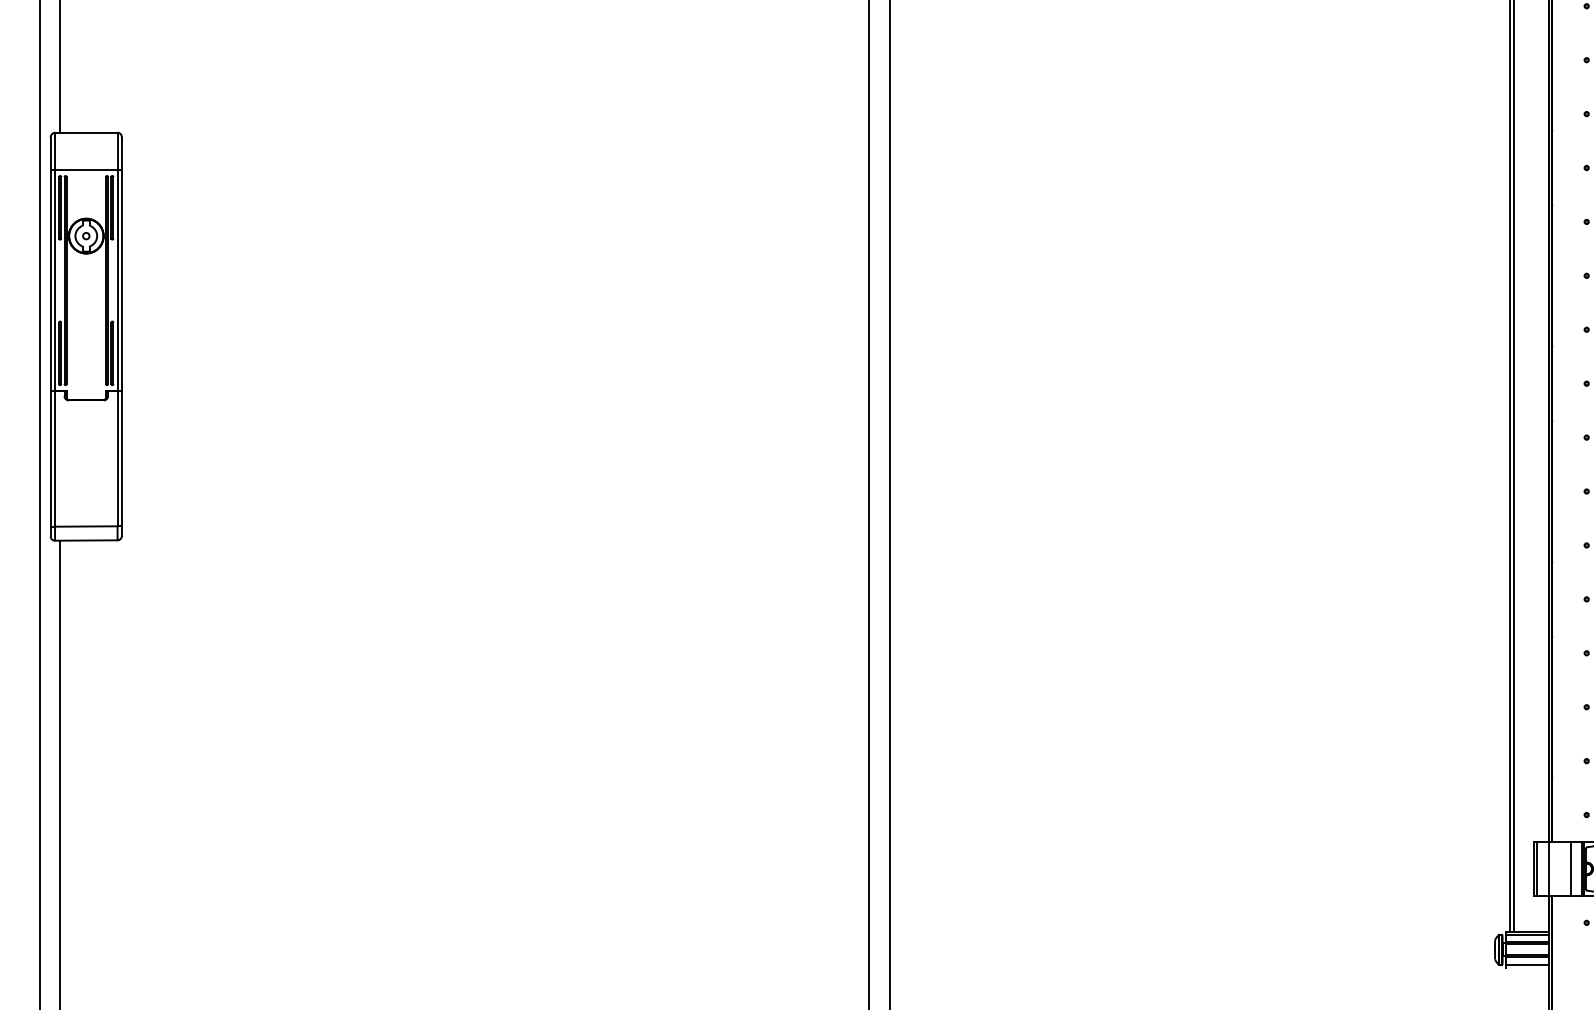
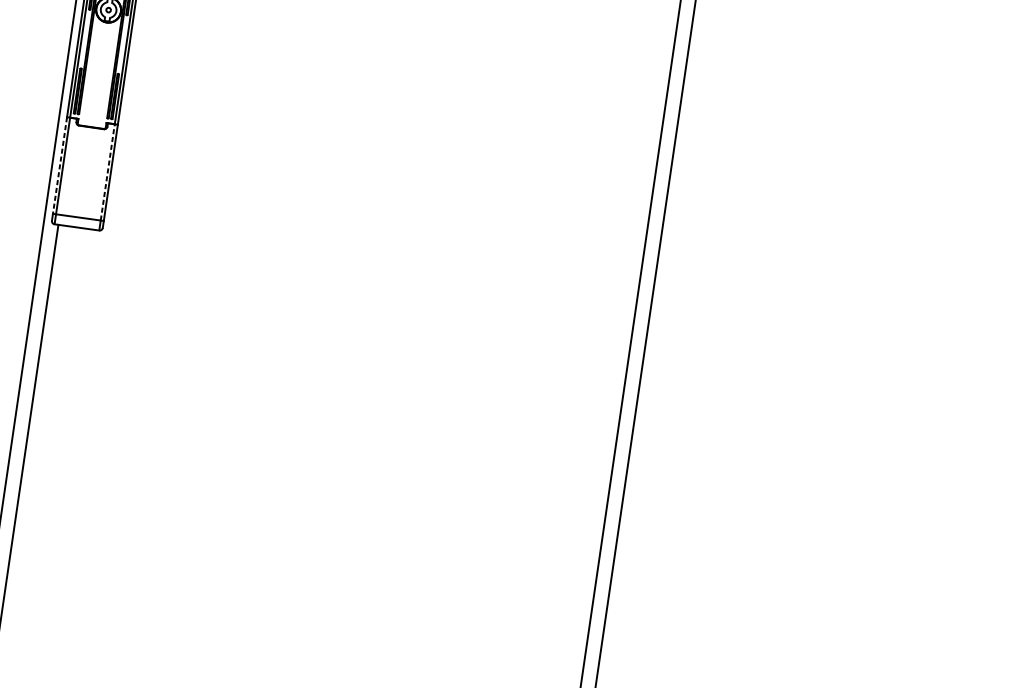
line: (117, 458) -> (107, 172), solid -> dashed
line: (50, 459) -> (59, 165), solid -> dashed

